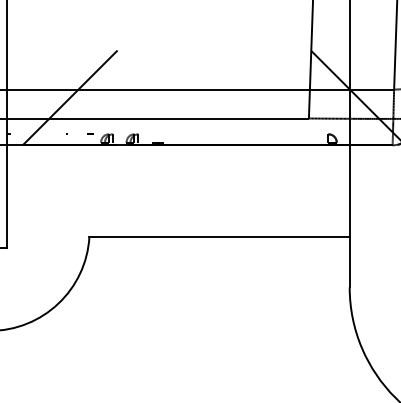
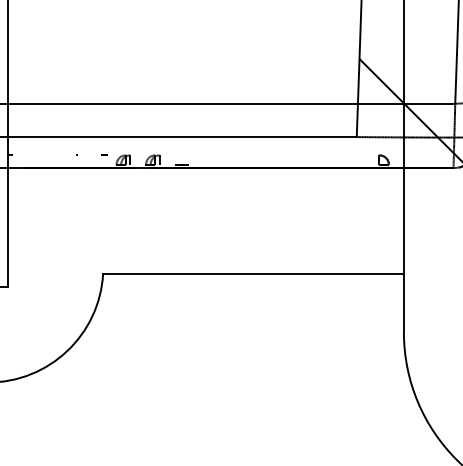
line: (69, 97) -> (80, 112), removed

